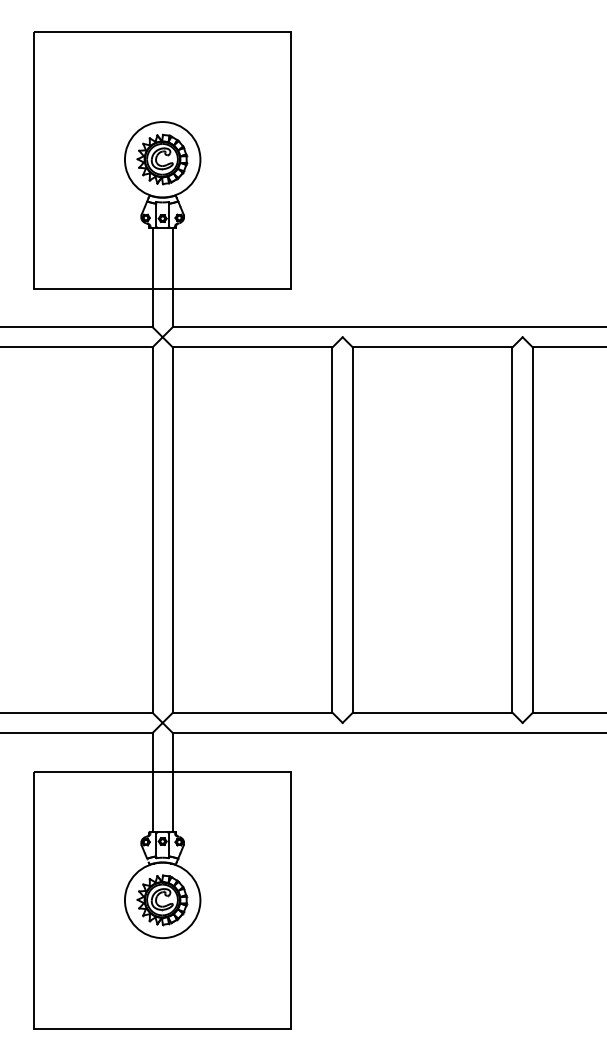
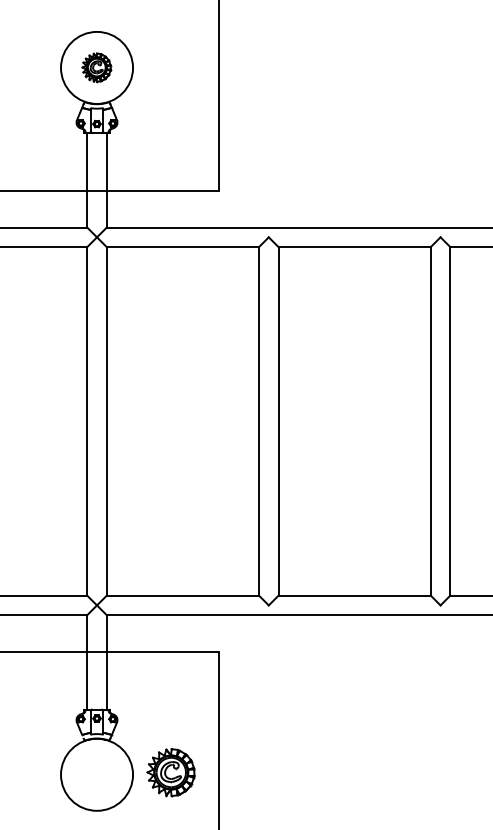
part: (162, 159) -> (96, 67), size x0.6
part: (162, 900) -> (171, 772), moved

